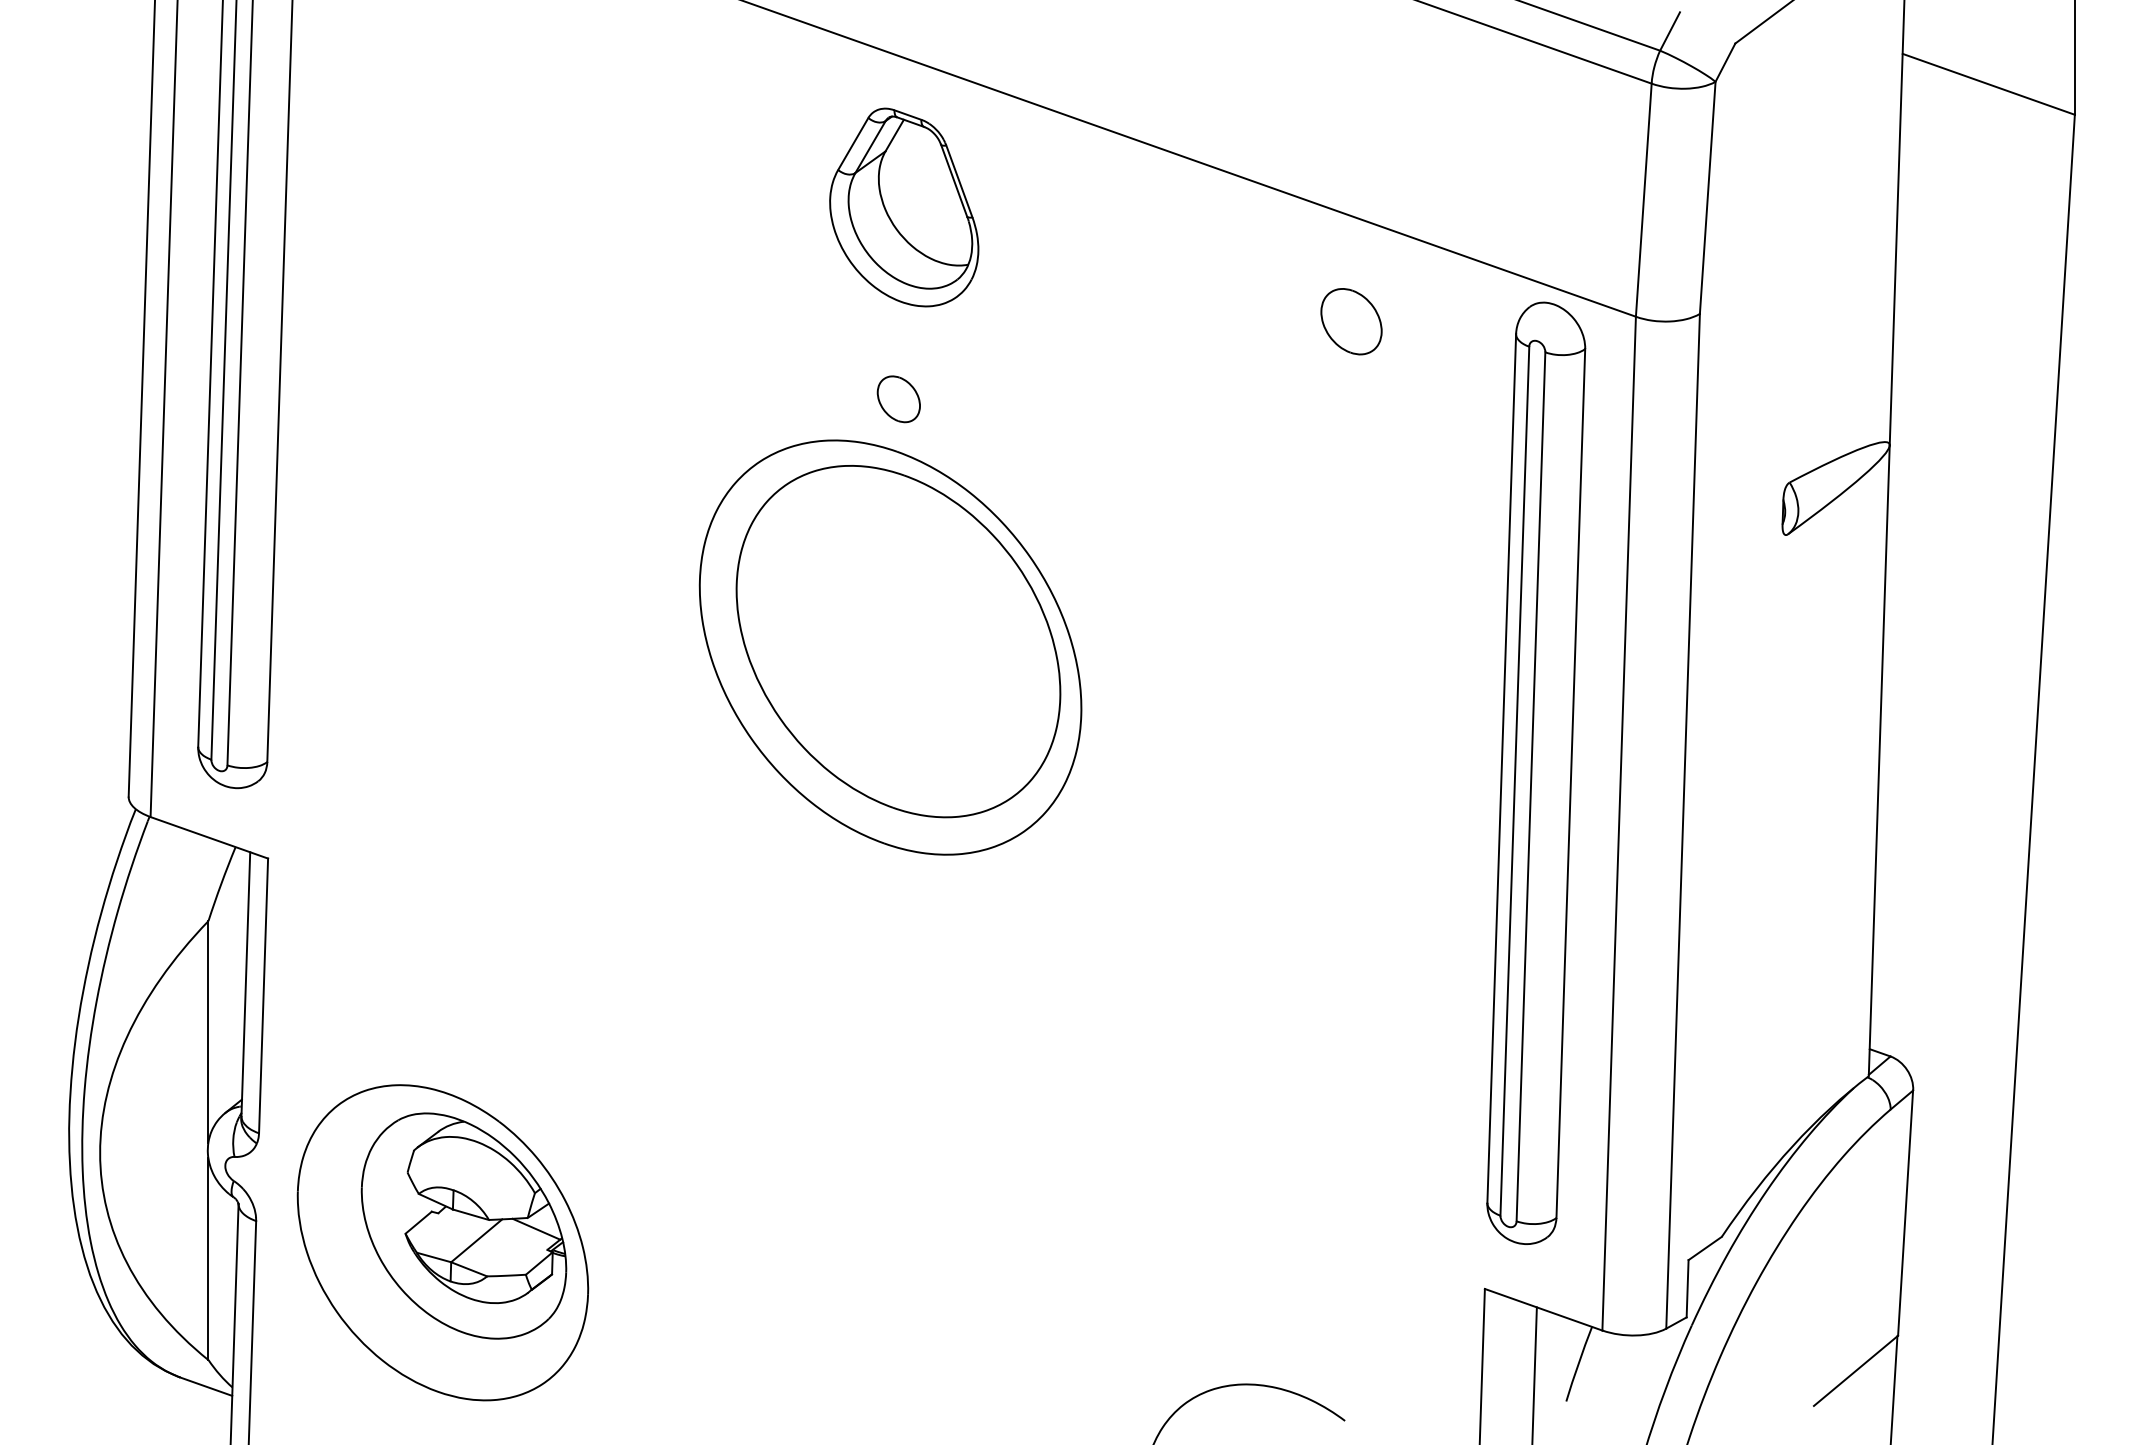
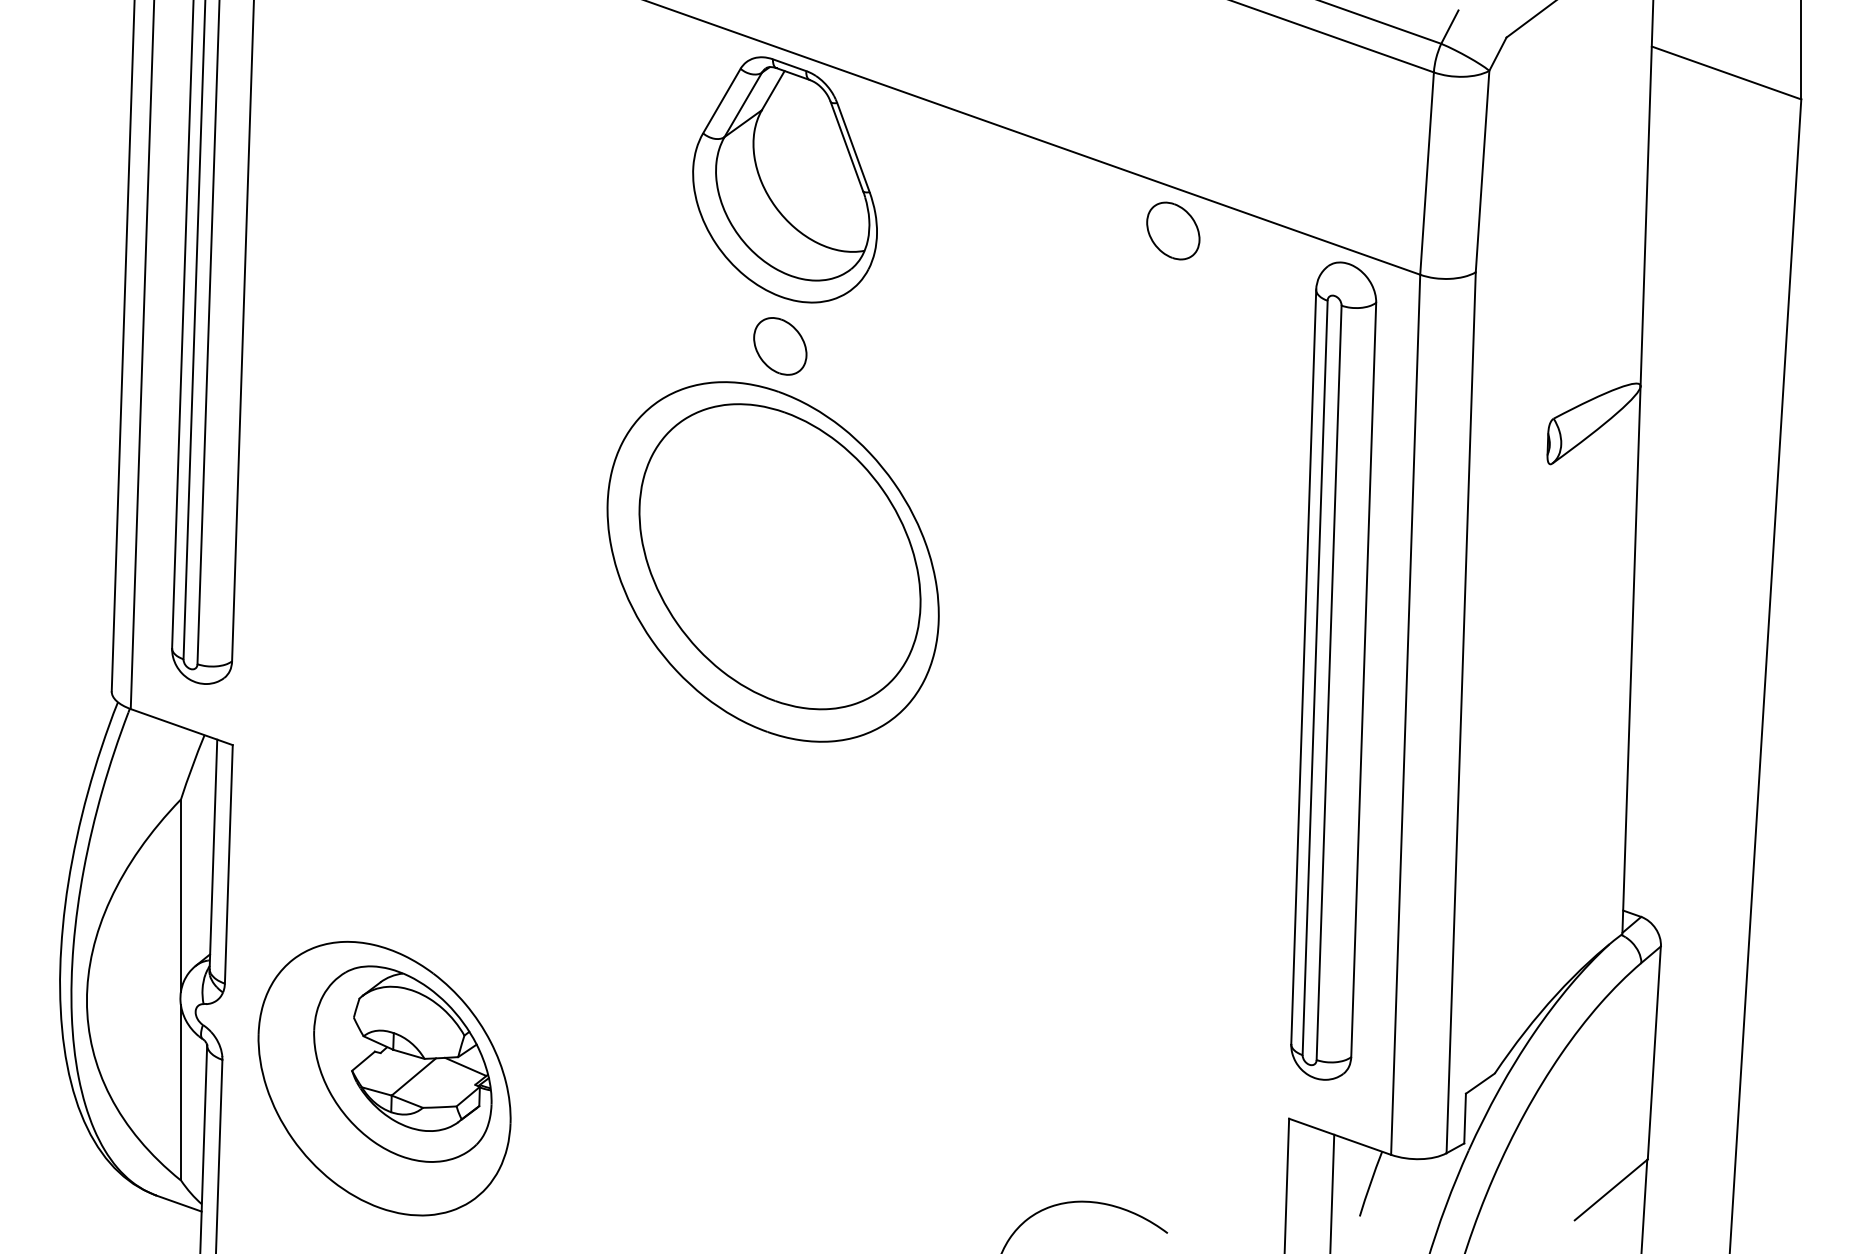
part: (903, 207) -> (784, 179), size x1.43
part: (1351, 321) -> (1173, 230), moved
part: (899, 399) -> (780, 346), size x1.43

